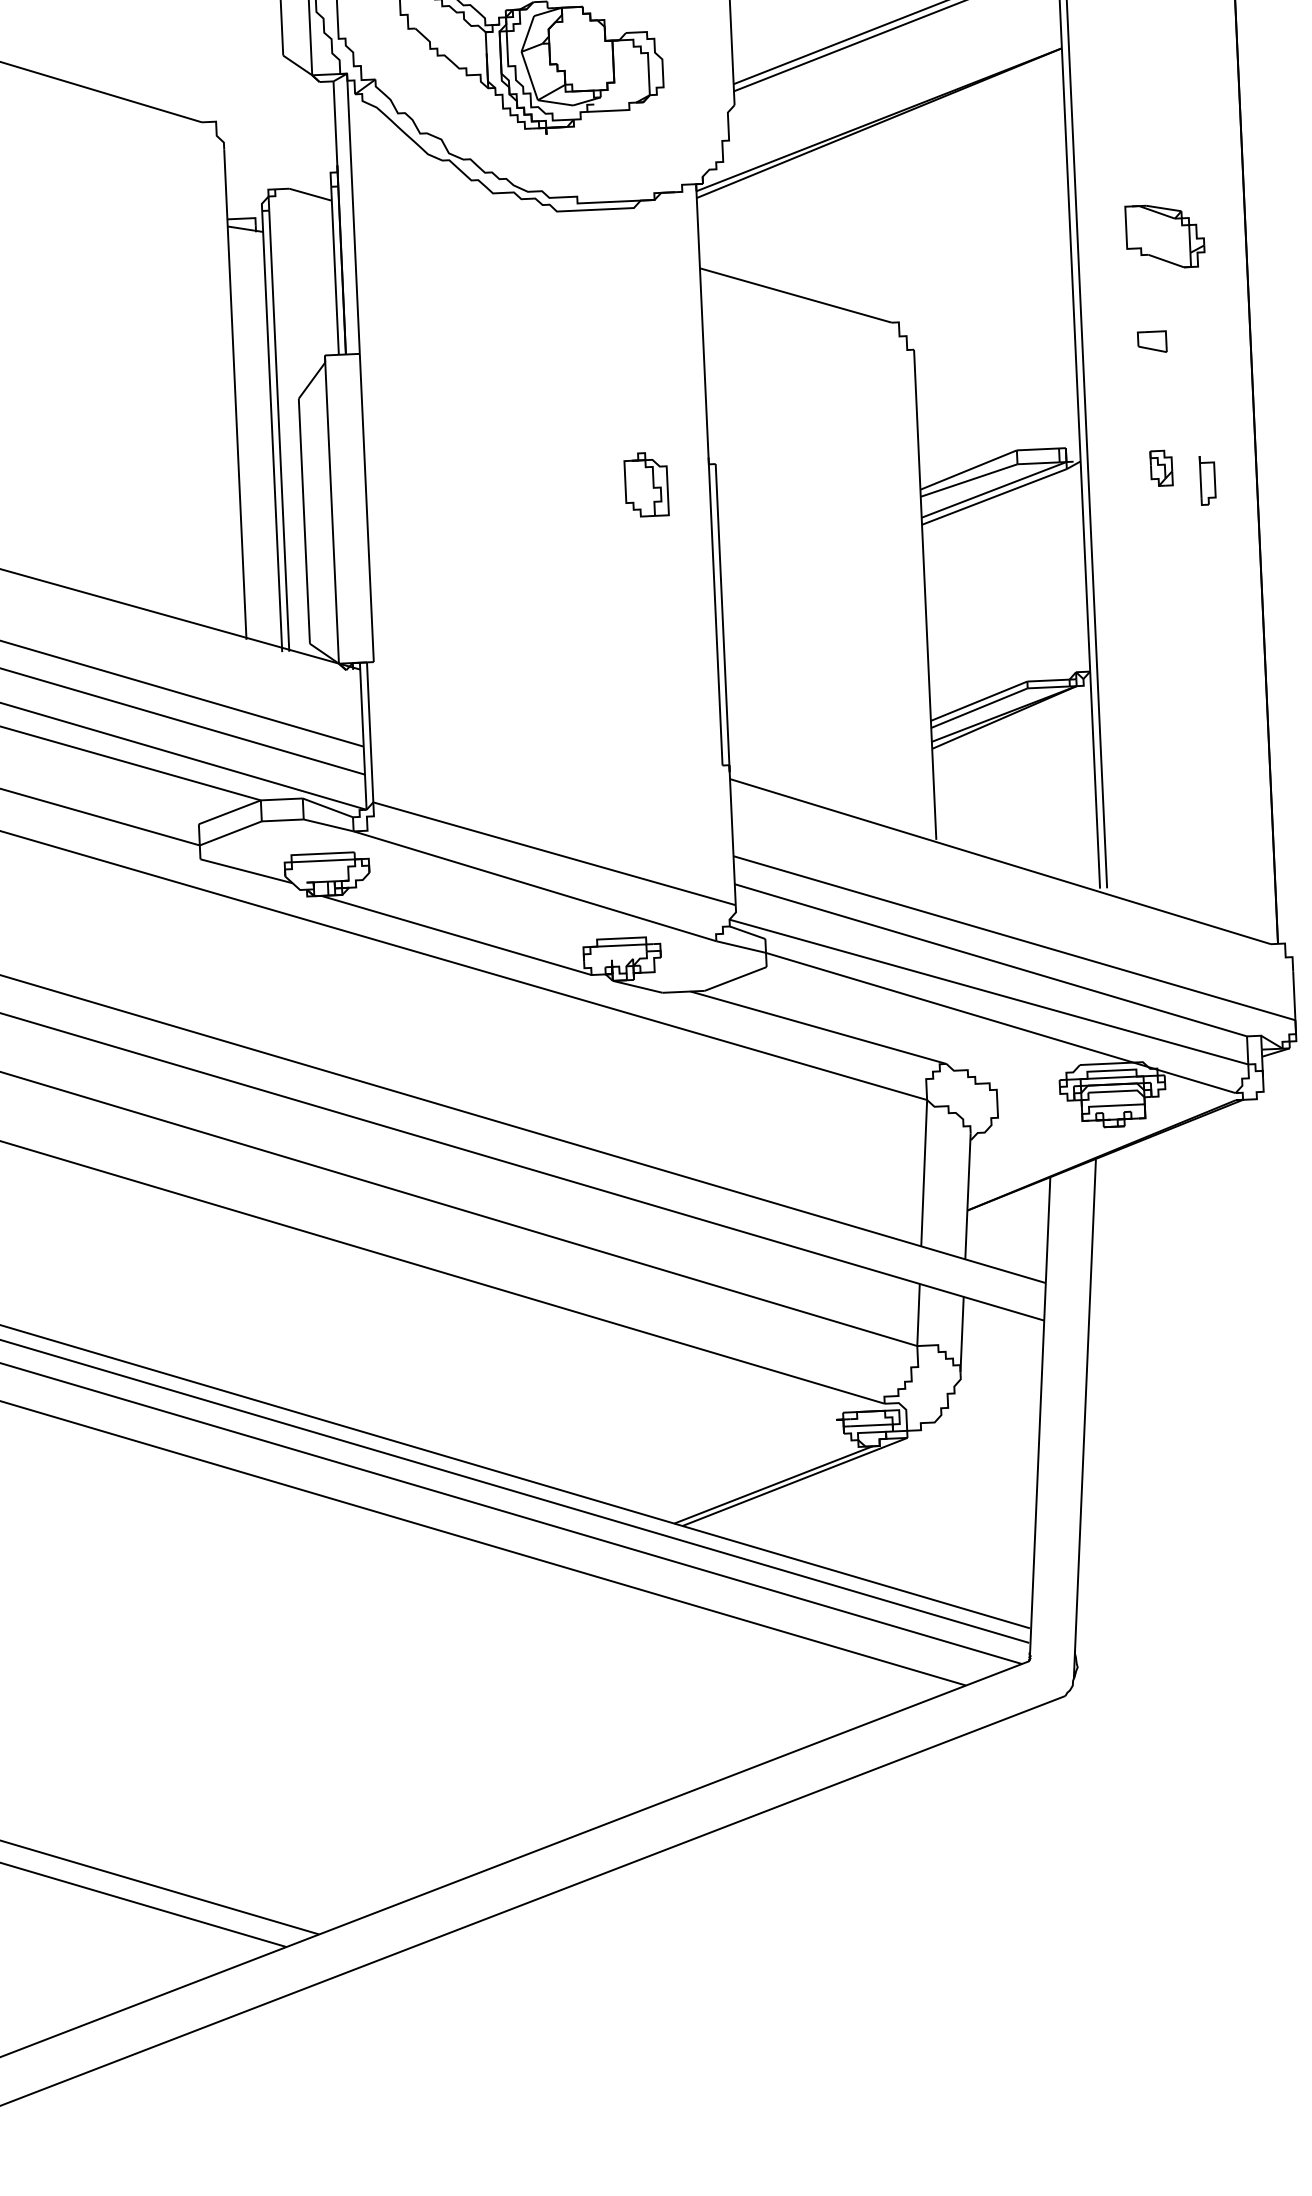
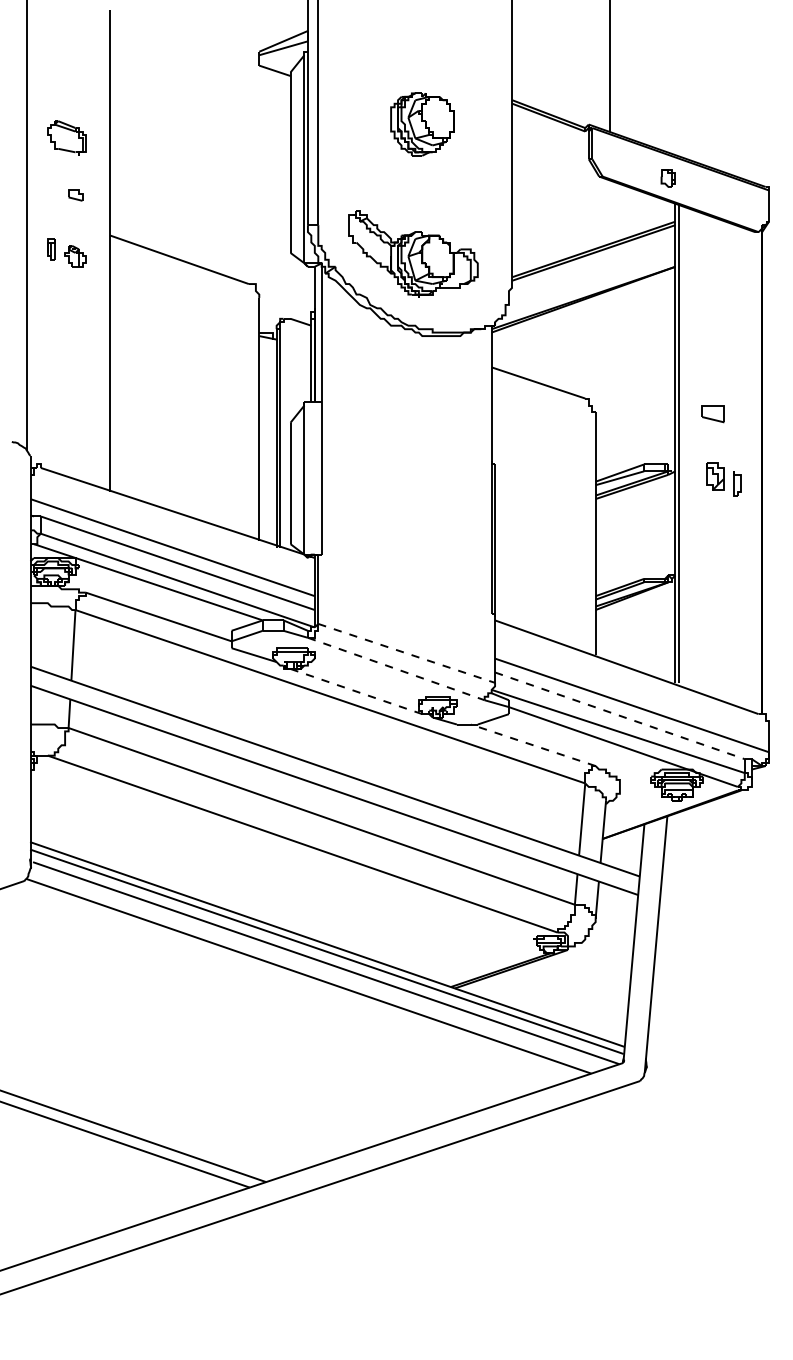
part: (1163, 235) -> (721, 361), removed
part: (1152, 341) -> (713, 413), size x1.6
part: (1161, 468) -> (715, 476), size x1.6
part: (646, 483) -> (460, 472), removed
line: (556, 853) -> (407, 653), solid -> dashed
line: (535, 887) -> (396, 669), solid -> dashed
line: (456, 935) -> (356, 691), solid -> dashed
line: (992, 959) -> (620, 715), solid -> dashed
line: (819, 1028) -> (533, 745), solid -> dashed

